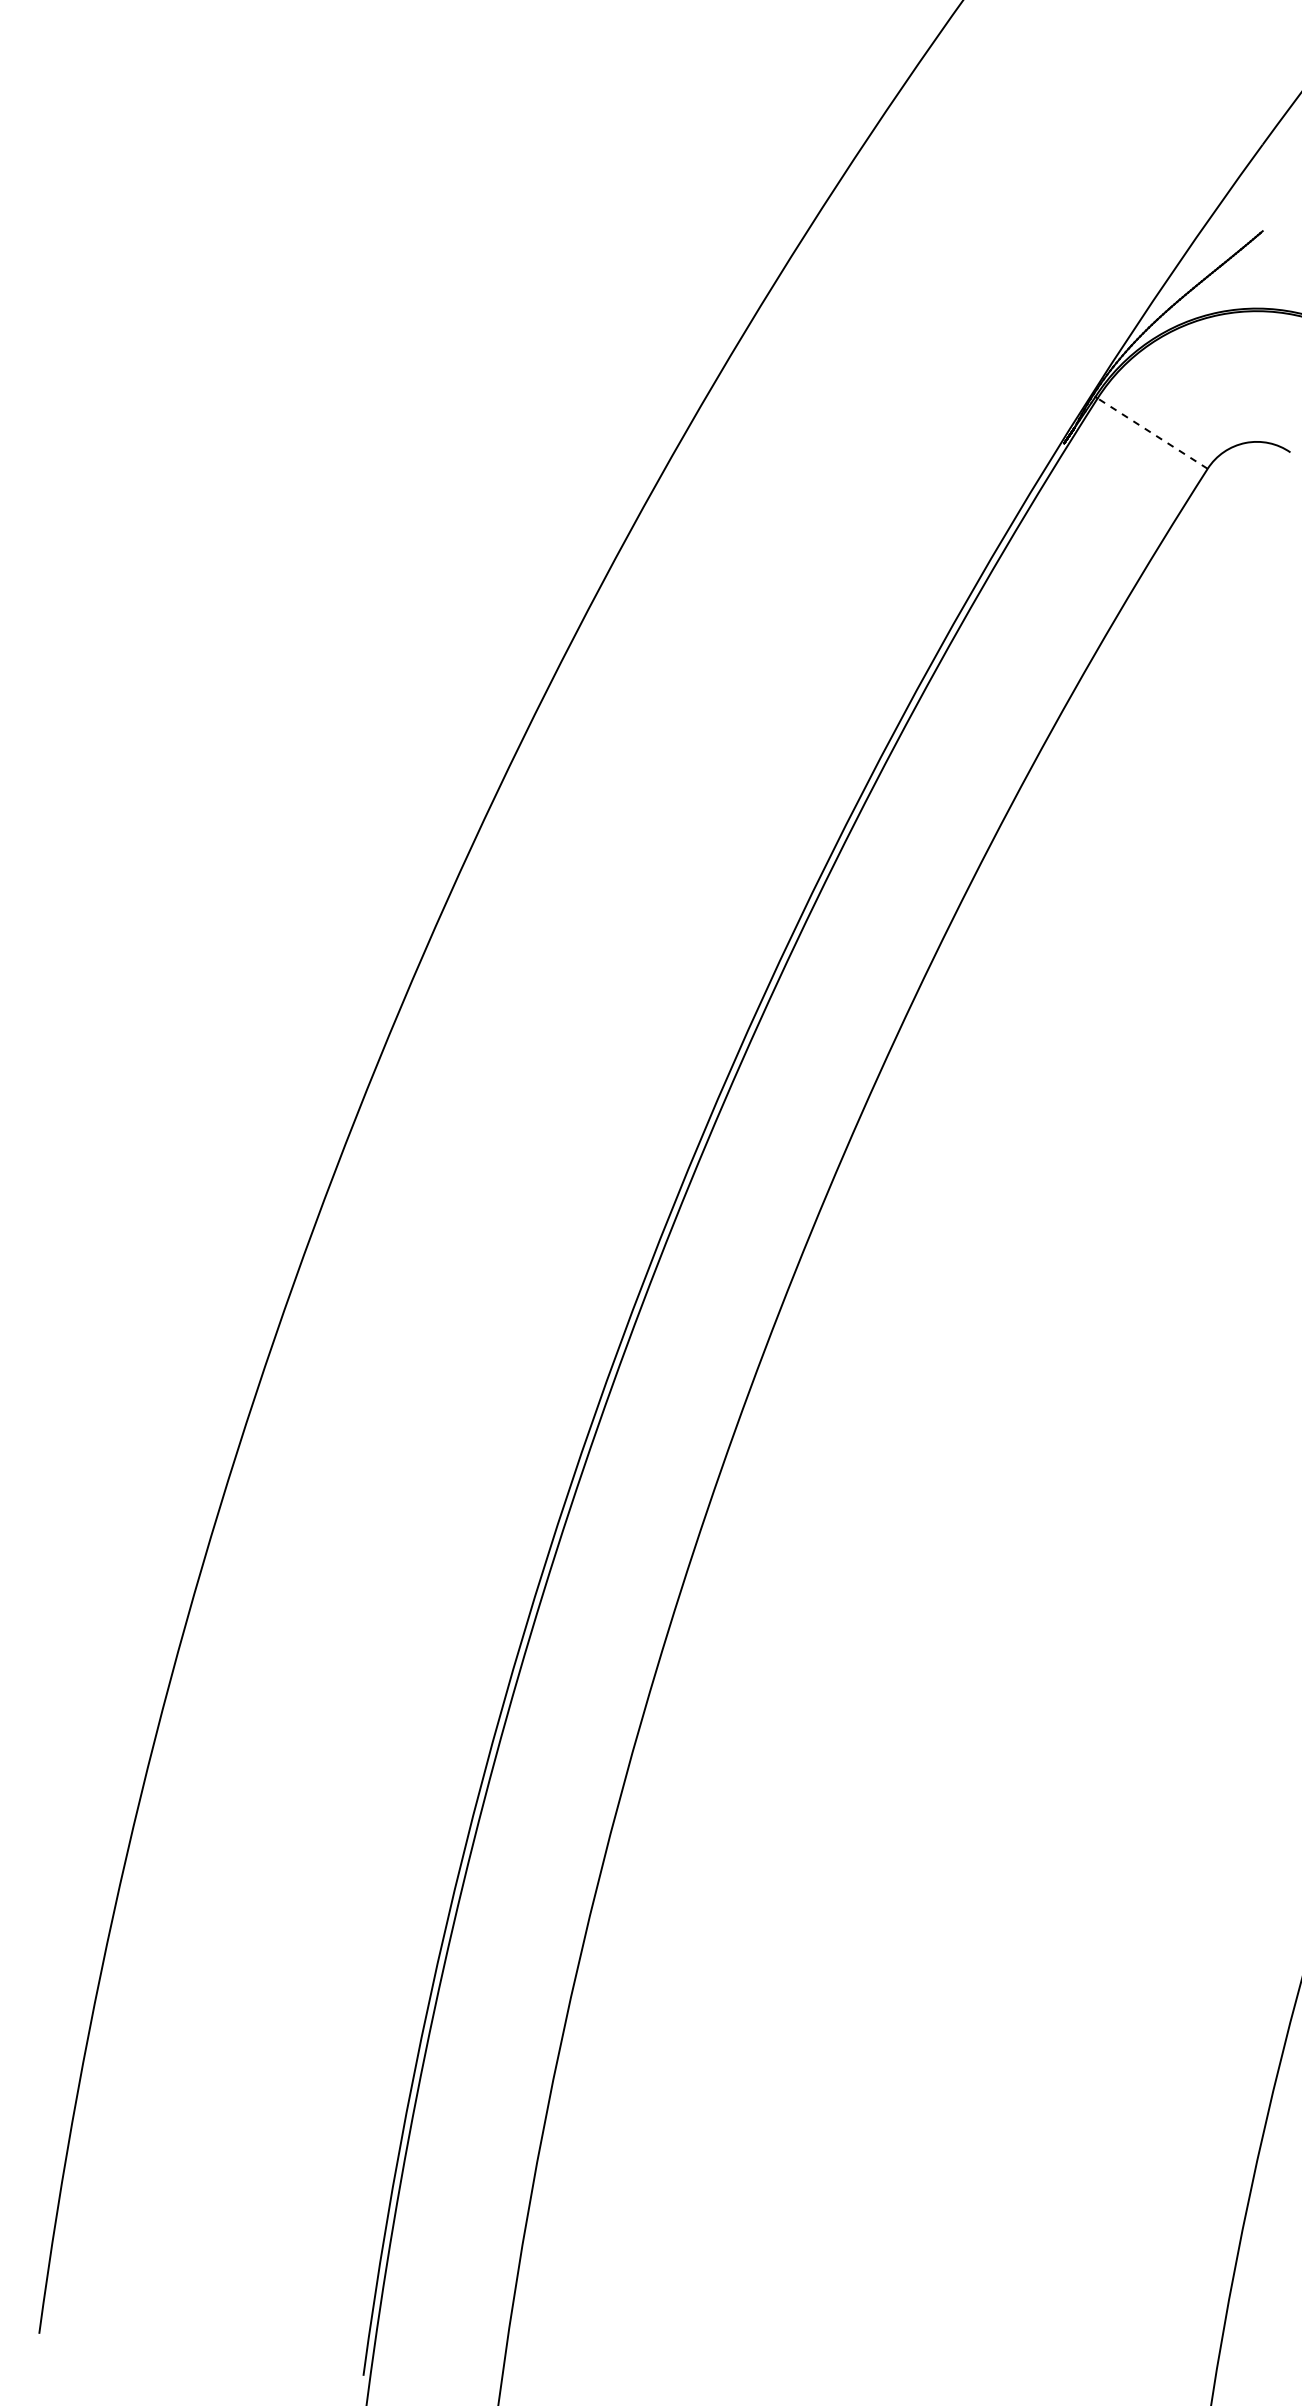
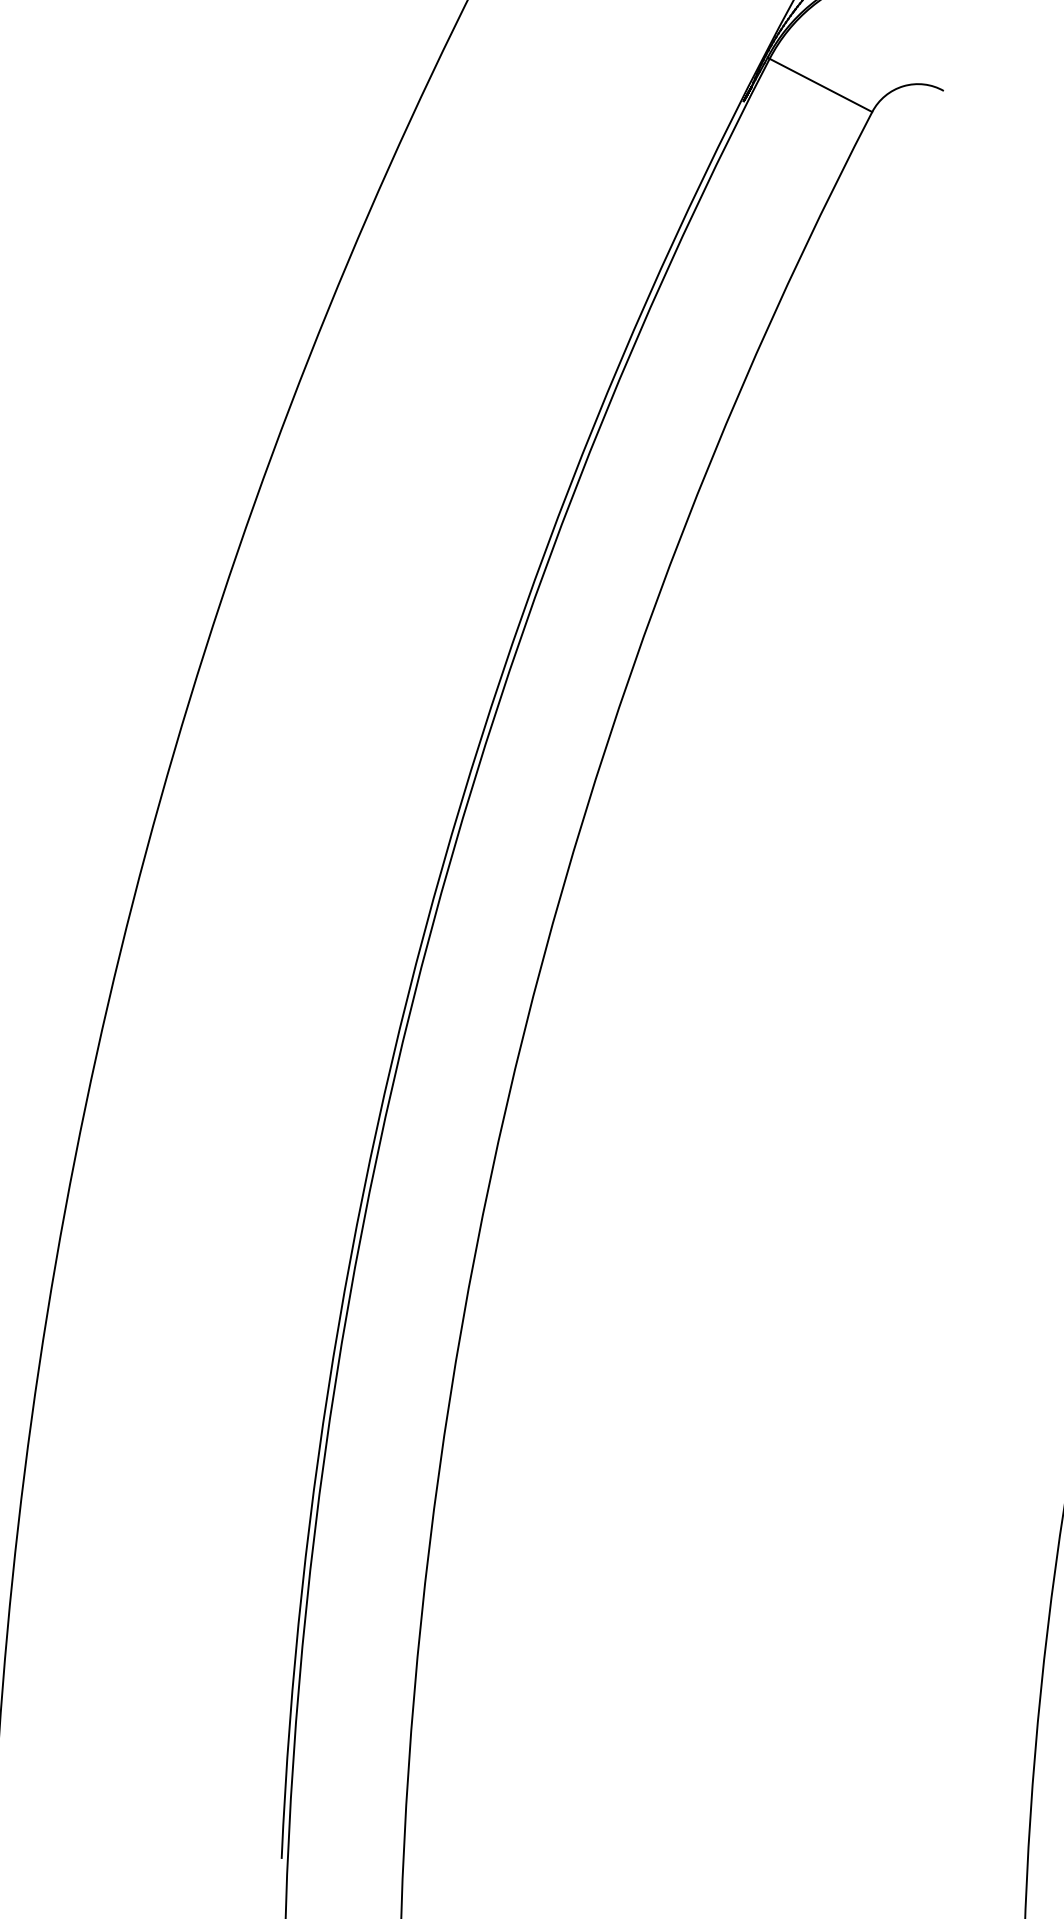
line: (1152, 433) -> (820, 85), dashed -> solid

